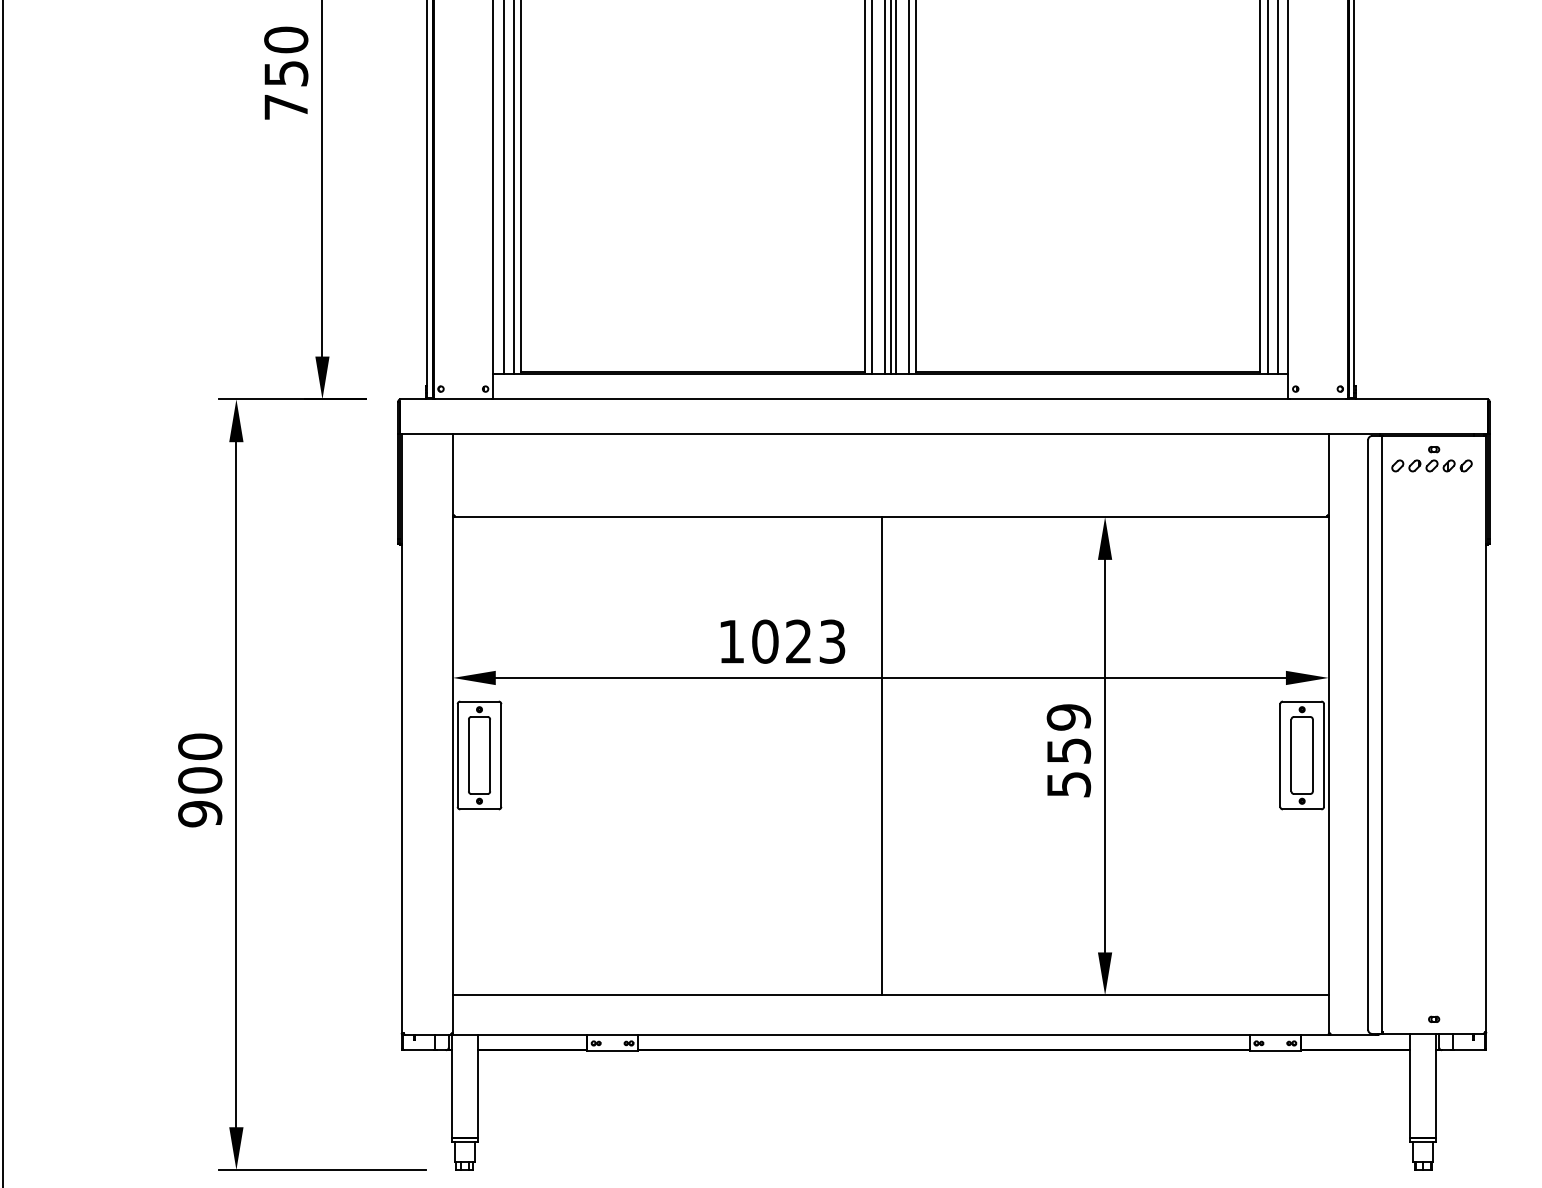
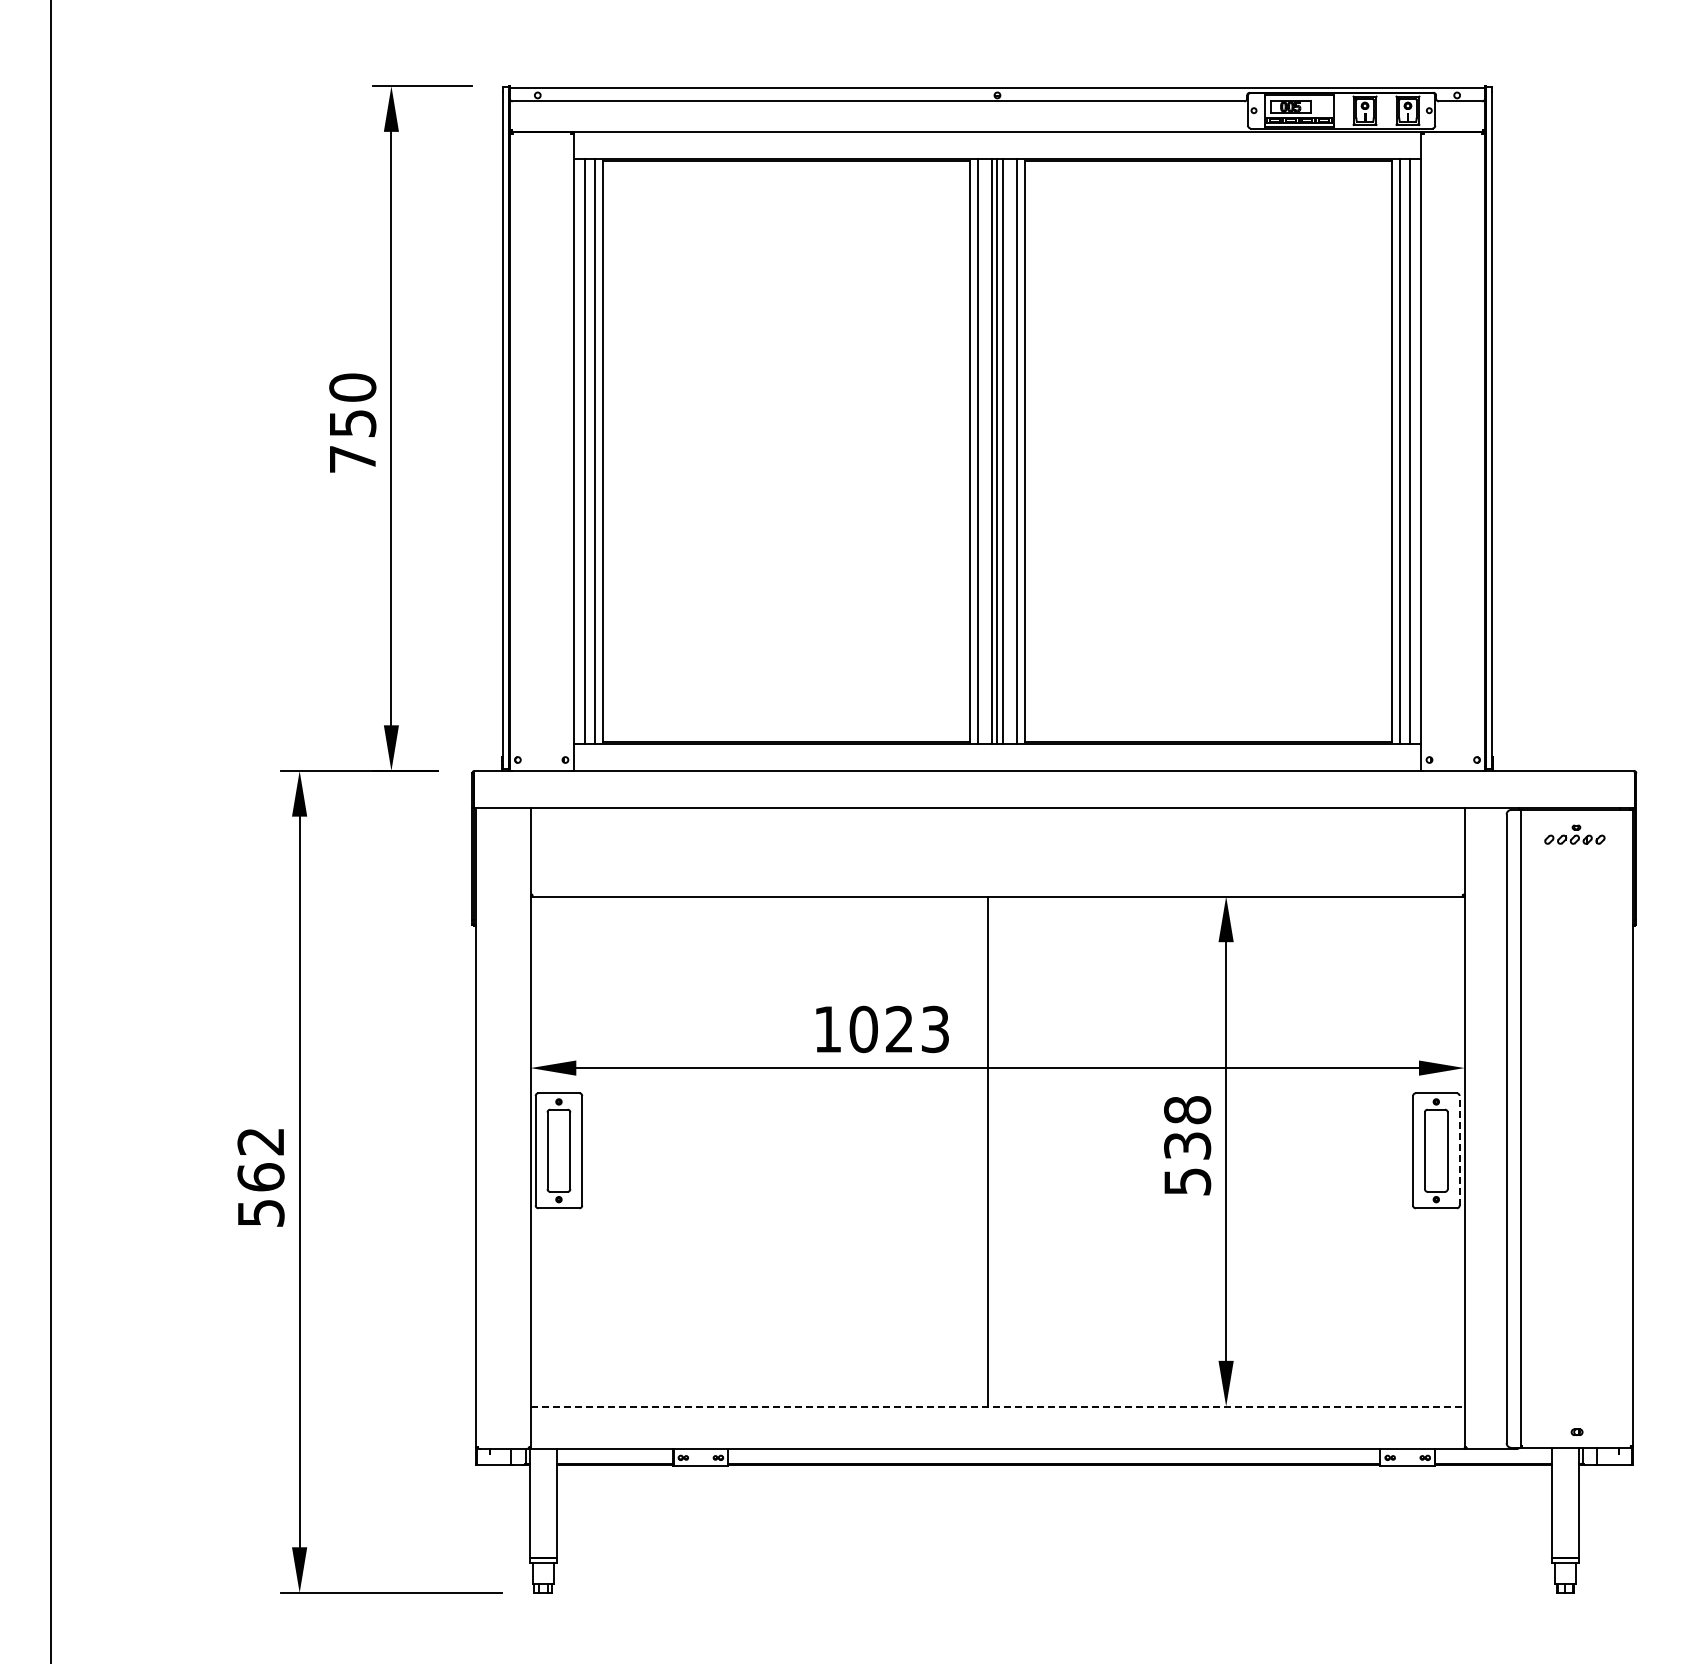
part: (1431, 458) -> (1574, 834), size x0.7
text: (1068, 733) -> (1187, 1127), 559 -> 538
line: (1323, 755) -> (1459, 1150), solid -> dashed
text: (199, 780) -> (260, 1177), 900 -> 562
line: (890, 995) -> (997, 1406), solid -> dashed

